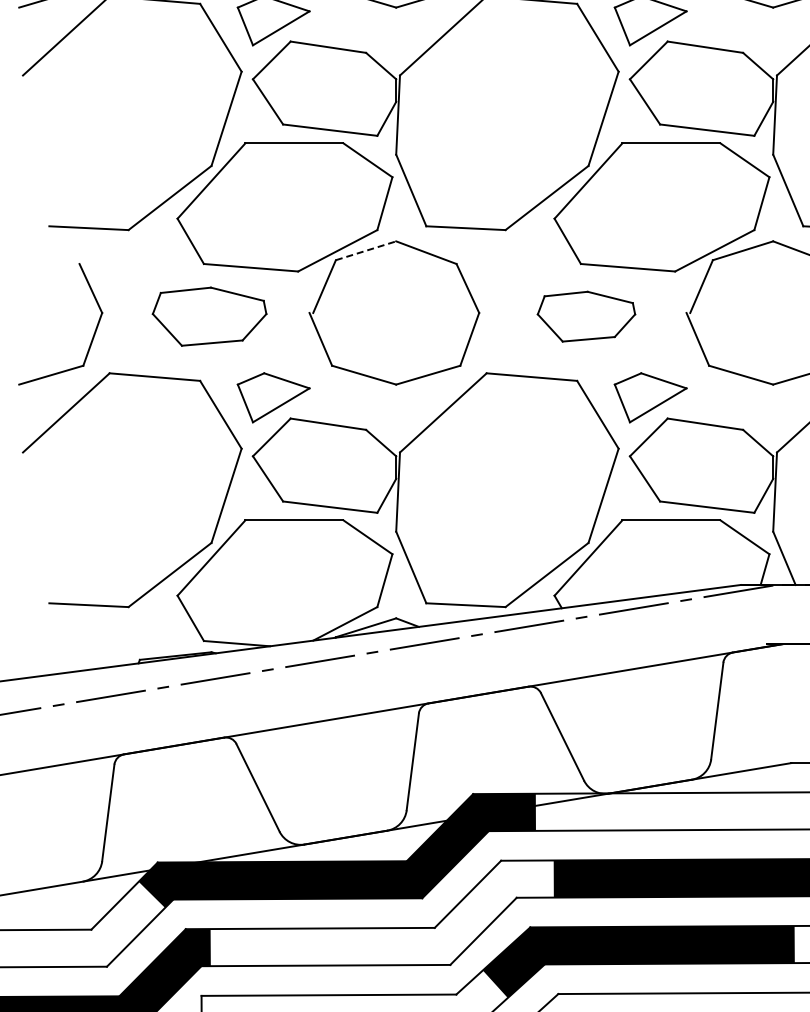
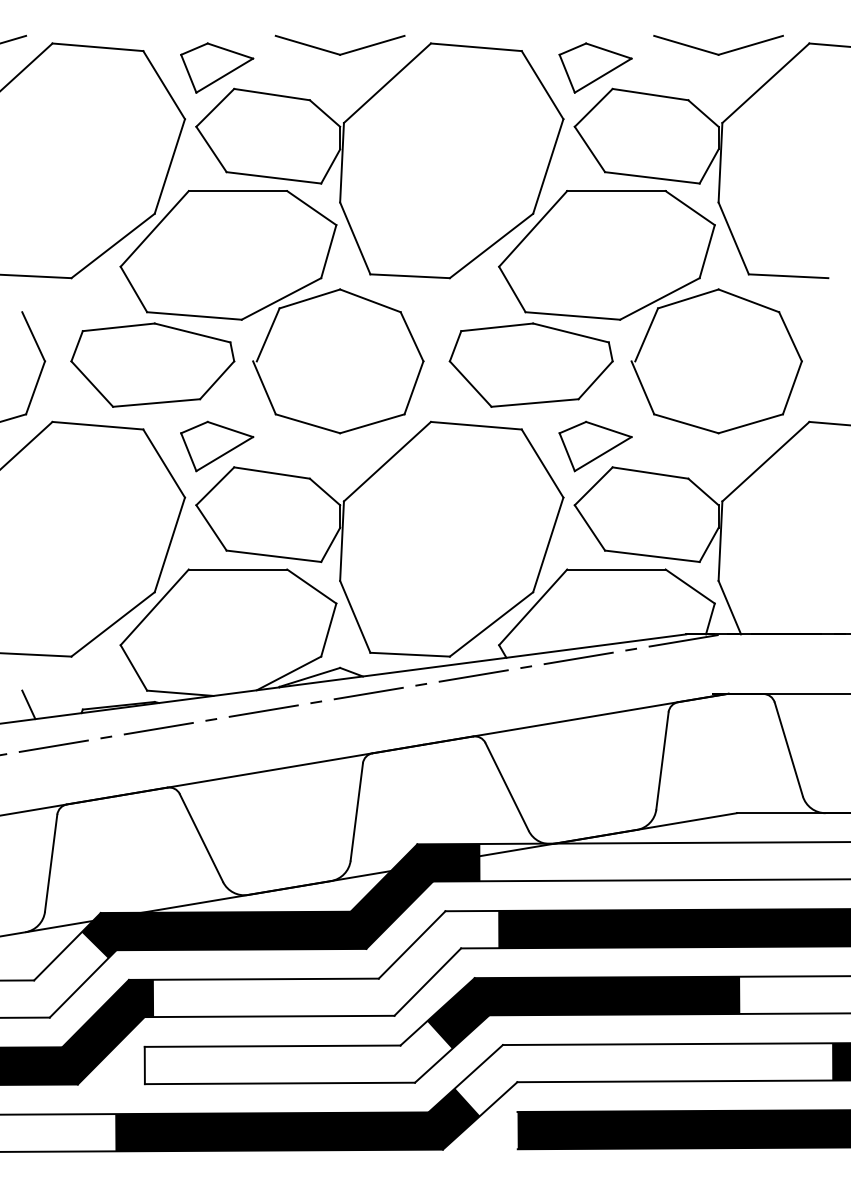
line: (365, 250) -> (309, 298), dashed -> solid
part: (209, 316) -> (152, 364), size x1.43
part: (585, 316) -> (530, 364), size x1.67
line: (85, 654) -> (28, 704), added

